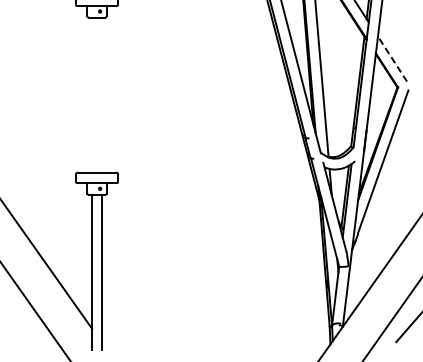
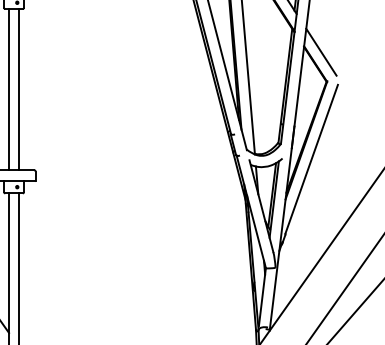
line: (392, 59) -> (321, 52), dashed -> solid
line: (92, 94) -> (9, 89), added
line: (101, 94) -> (18, 89), added

